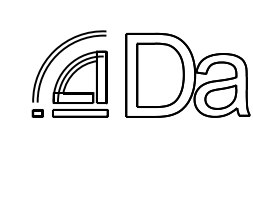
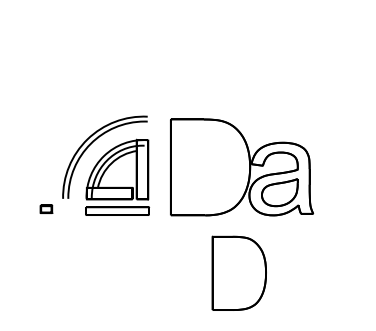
part: (159, 74) -> (238, 272), moved
part: (37, 112) -> (46, 208), moved

